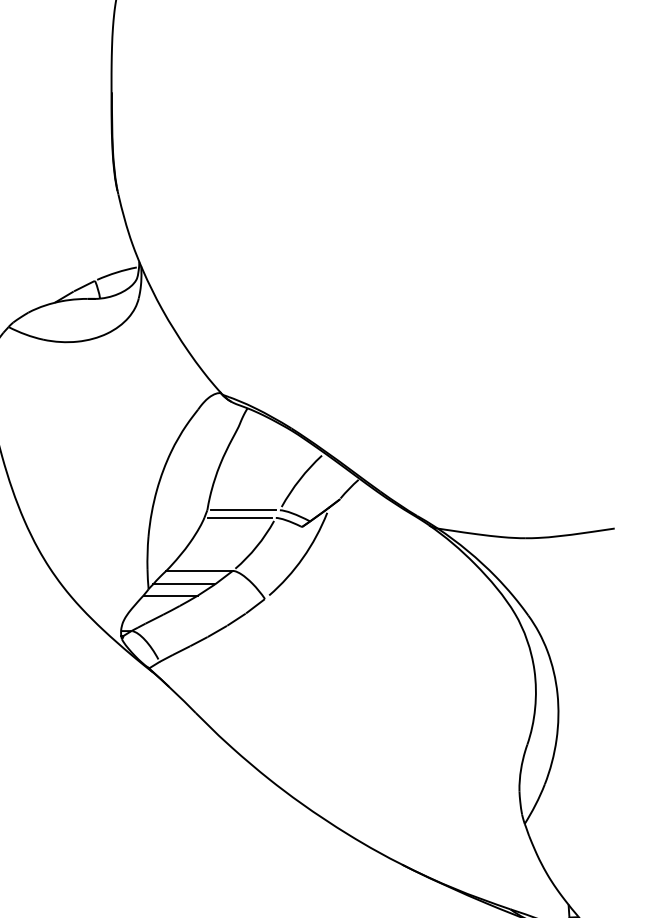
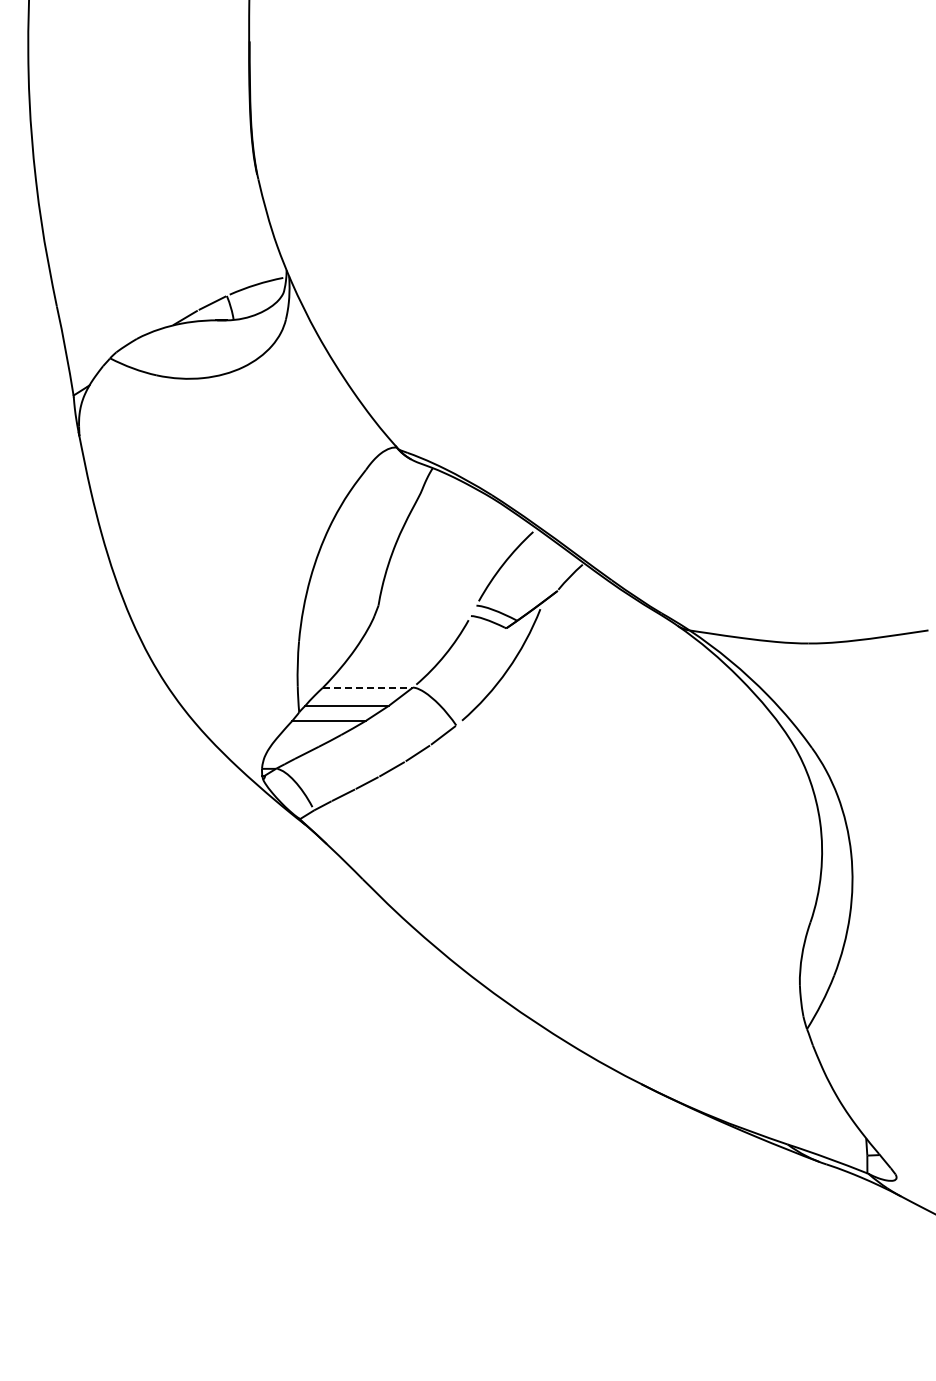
line: (243, 510) -> (427, 605), removed
line: (239, 518) -> (422, 616), removed
line: (199, 570) -> (367, 687), solid -> dashed

